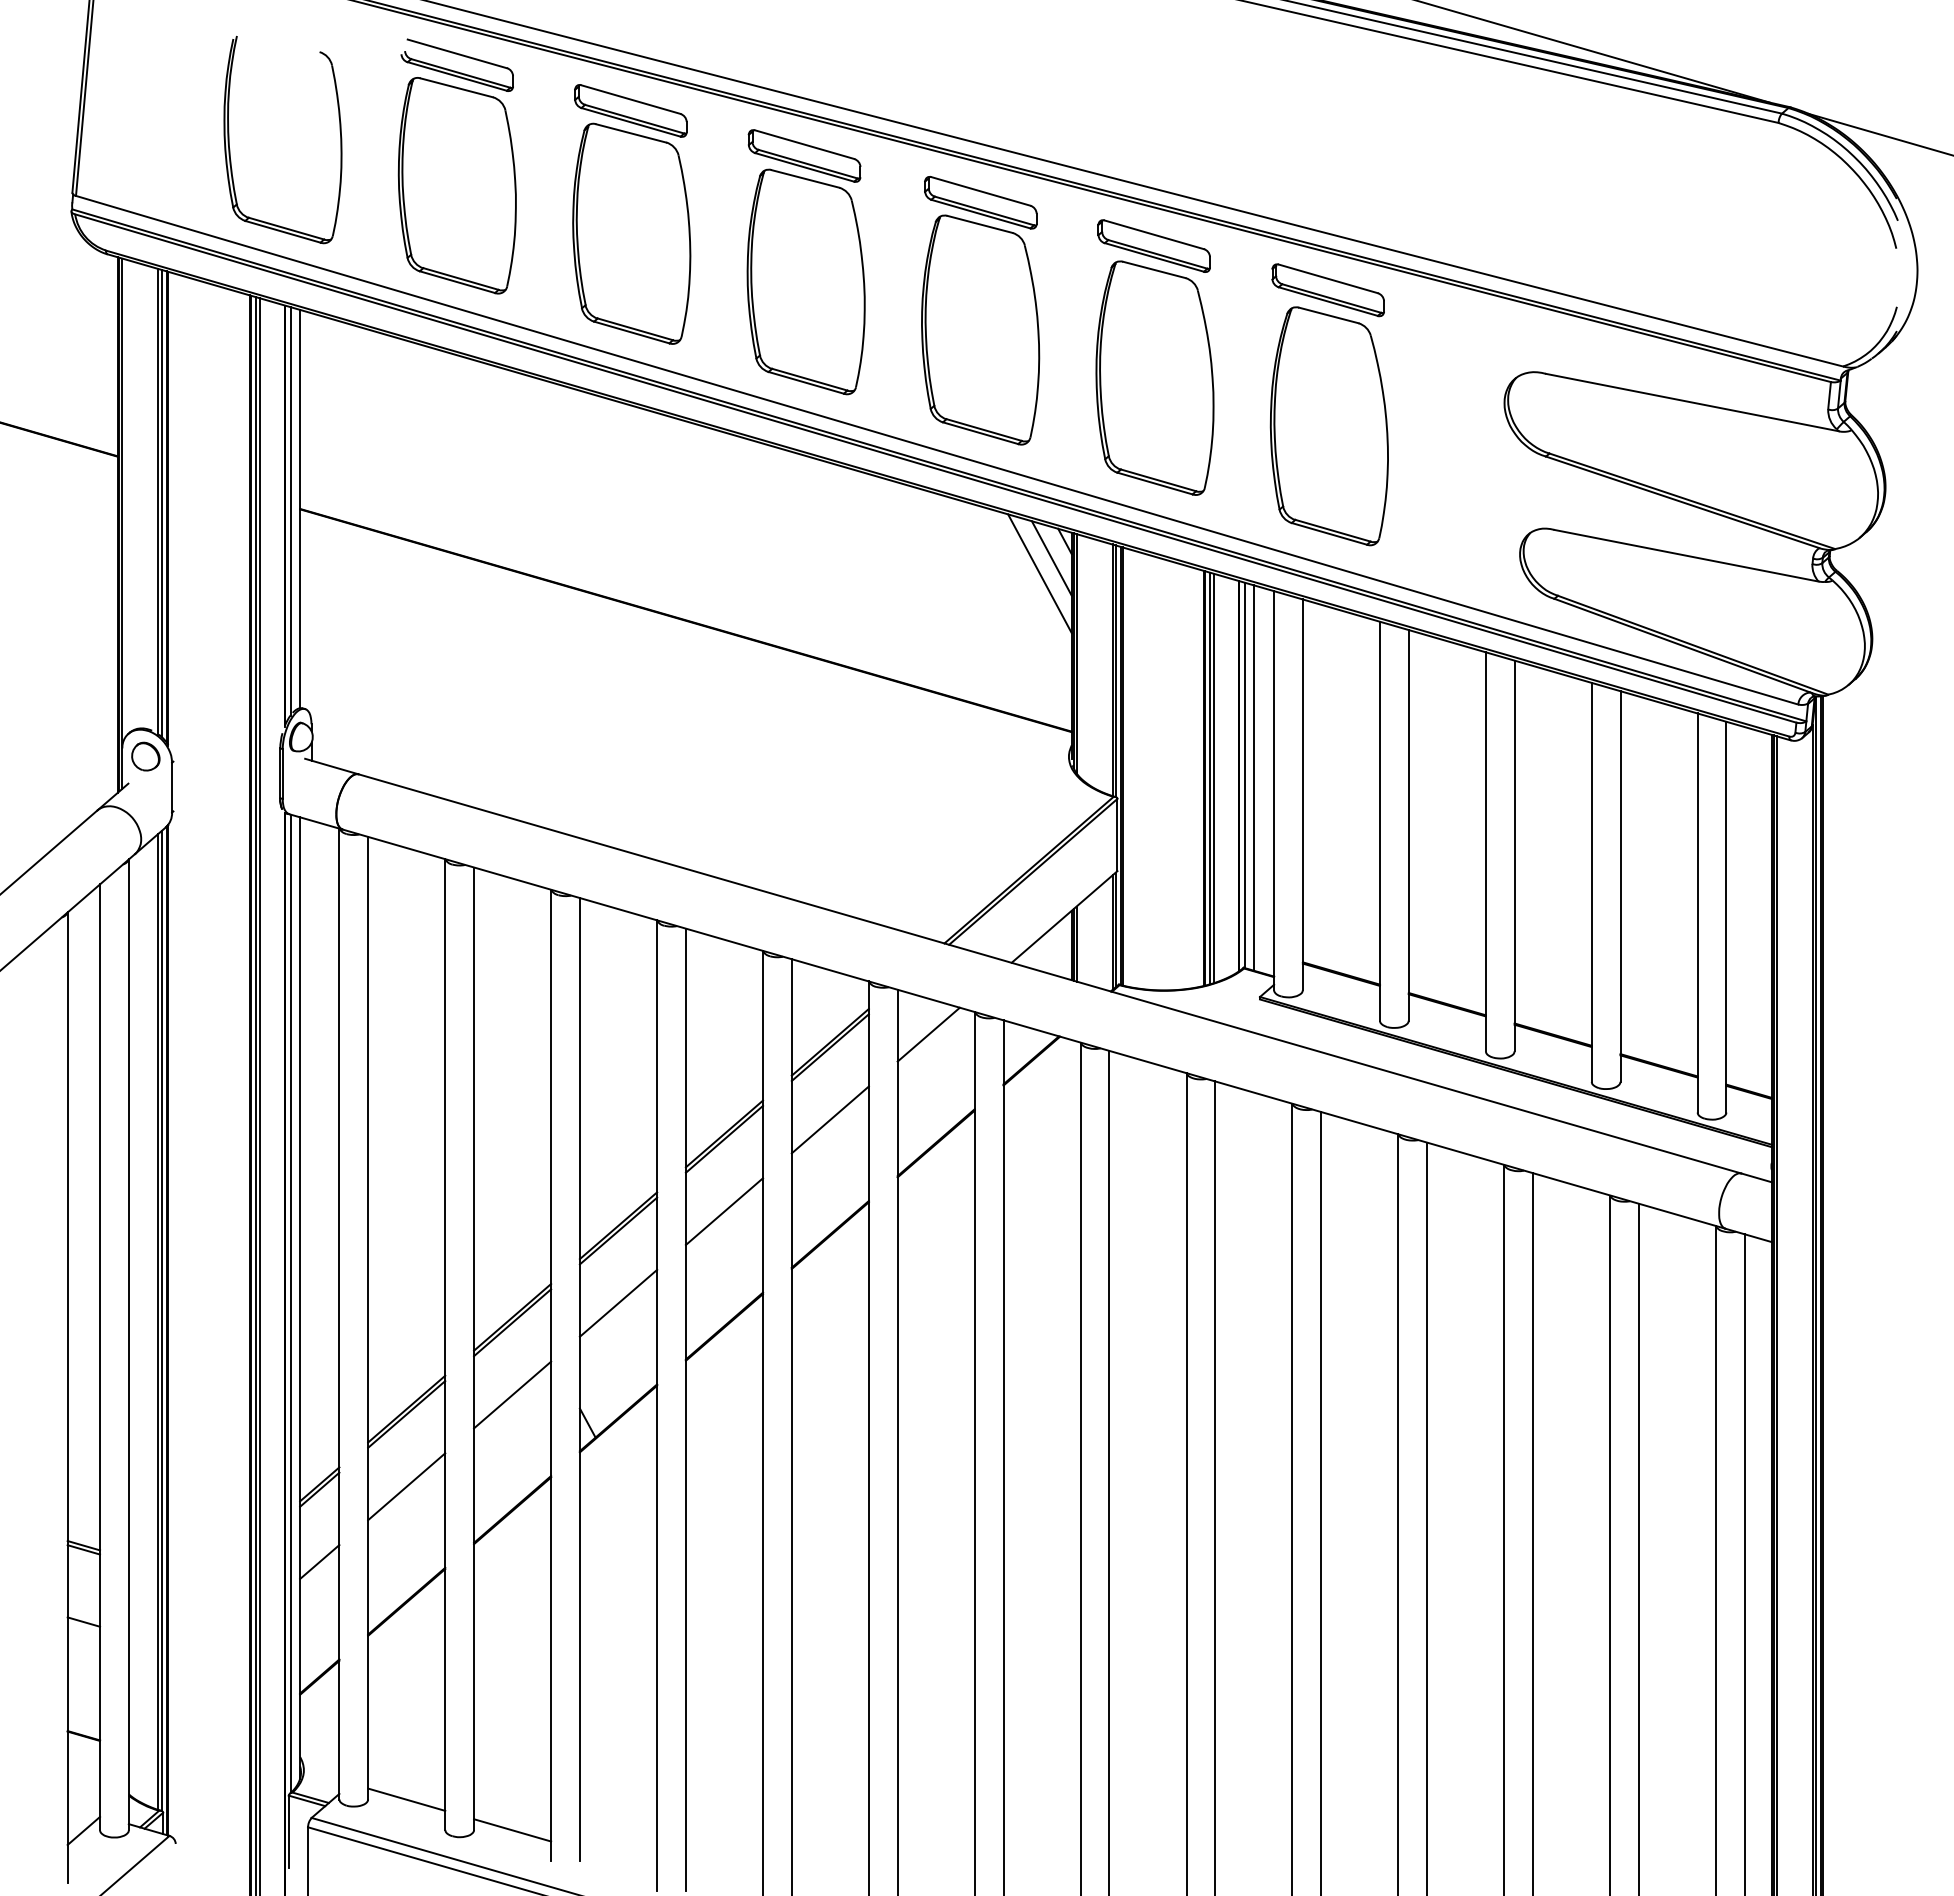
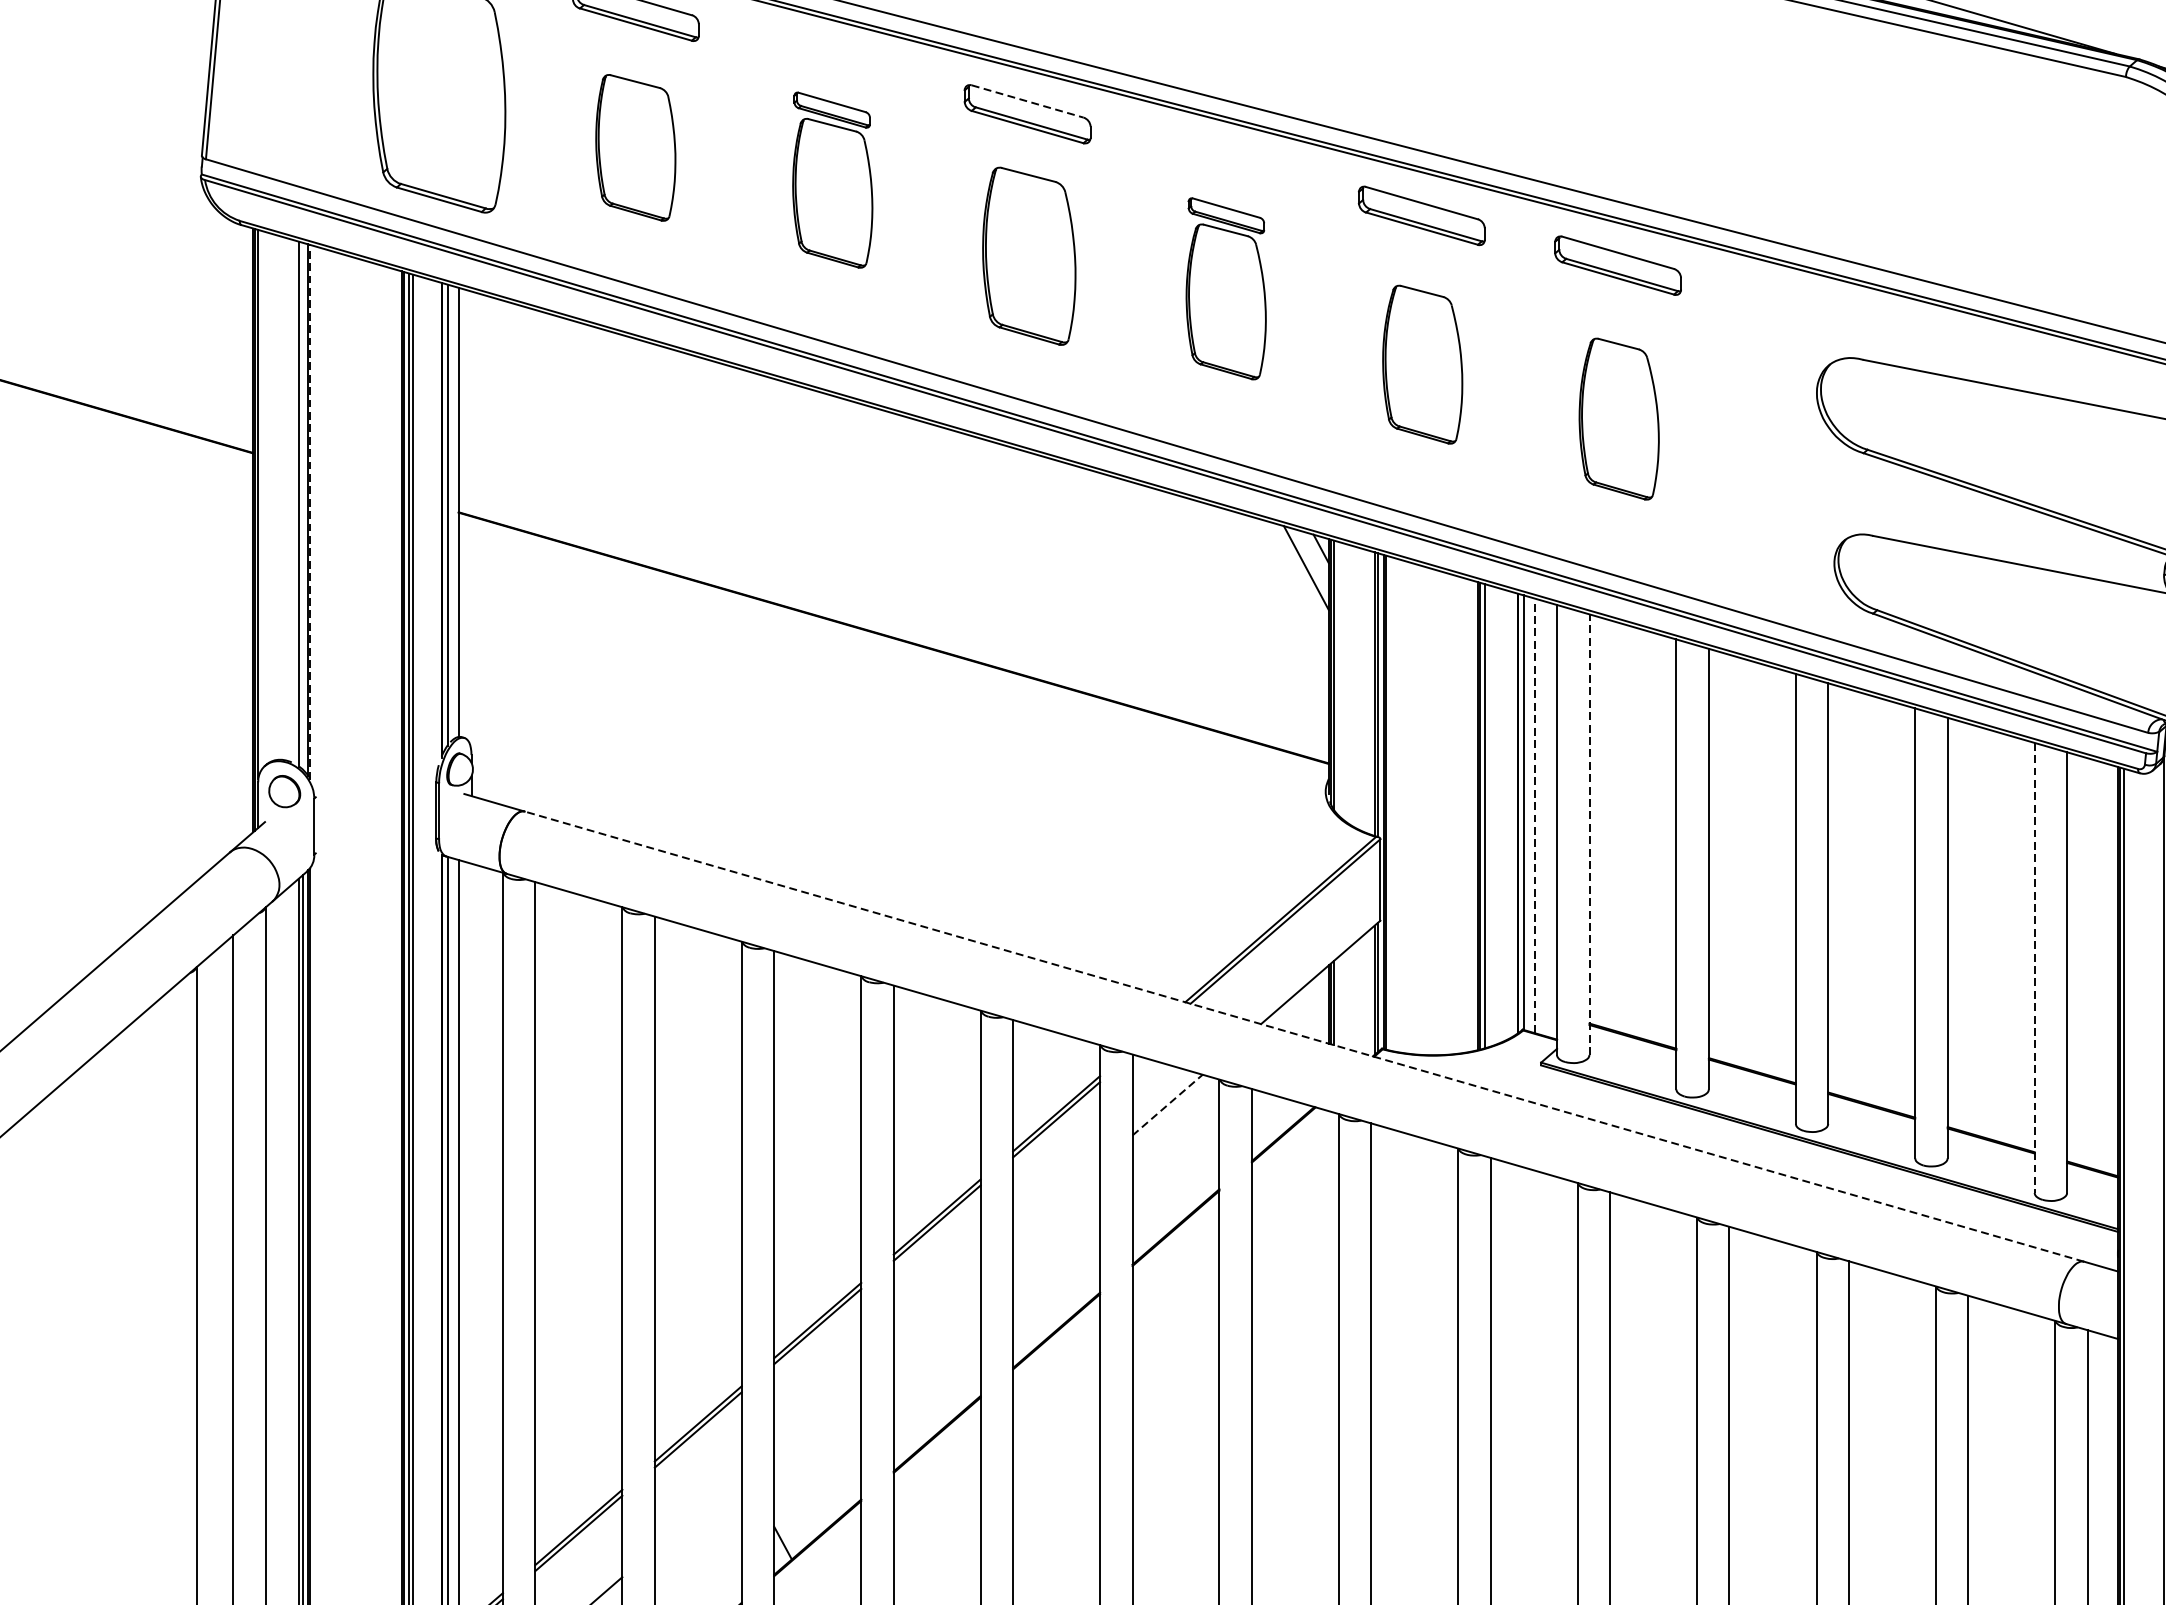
line: (804, 144) -> (1027, 101), solid -> dashed
part: (456, 185) -> (635, 147), size x0.6
part: (631, 214) -> (832, 180), size x0.6
part: (805, 281) -> (1028, 255), size x0.7
part: (980, 310) -> (1225, 288), size x0.6
part: (1154, 377) -> (1422, 364), size x0.6
part: (1328, 426) -> (1618, 419), size x0.6
line: (161, 503) -> (302, 506), removed
line: (168, 509) -> (310, 512), solid -> dashed
line: (1039, 573) -> (1292, 585), removed
line: (1213, 778) -> (1488, 816), removed
line: (1254, 778) -> (1534, 816), solid -> dashed
line: (1302, 794) -> (1589, 834), solid -> dashed
line: (1697, 912) -> (2034, 967), solid -> dashed
line: (1050, 973) -> (1304, 1036), solid -> dashed
line: (929, 1034) -> (1168, 1104), solid -> dashed
line: (829, 1119) -> (1055, 1200), removed
line: (724, 1211) -> (937, 1304), removed
line: (618, 1302) -> (817, 1407), removed
line: (512, 1394) -> (698, 1510), removed

